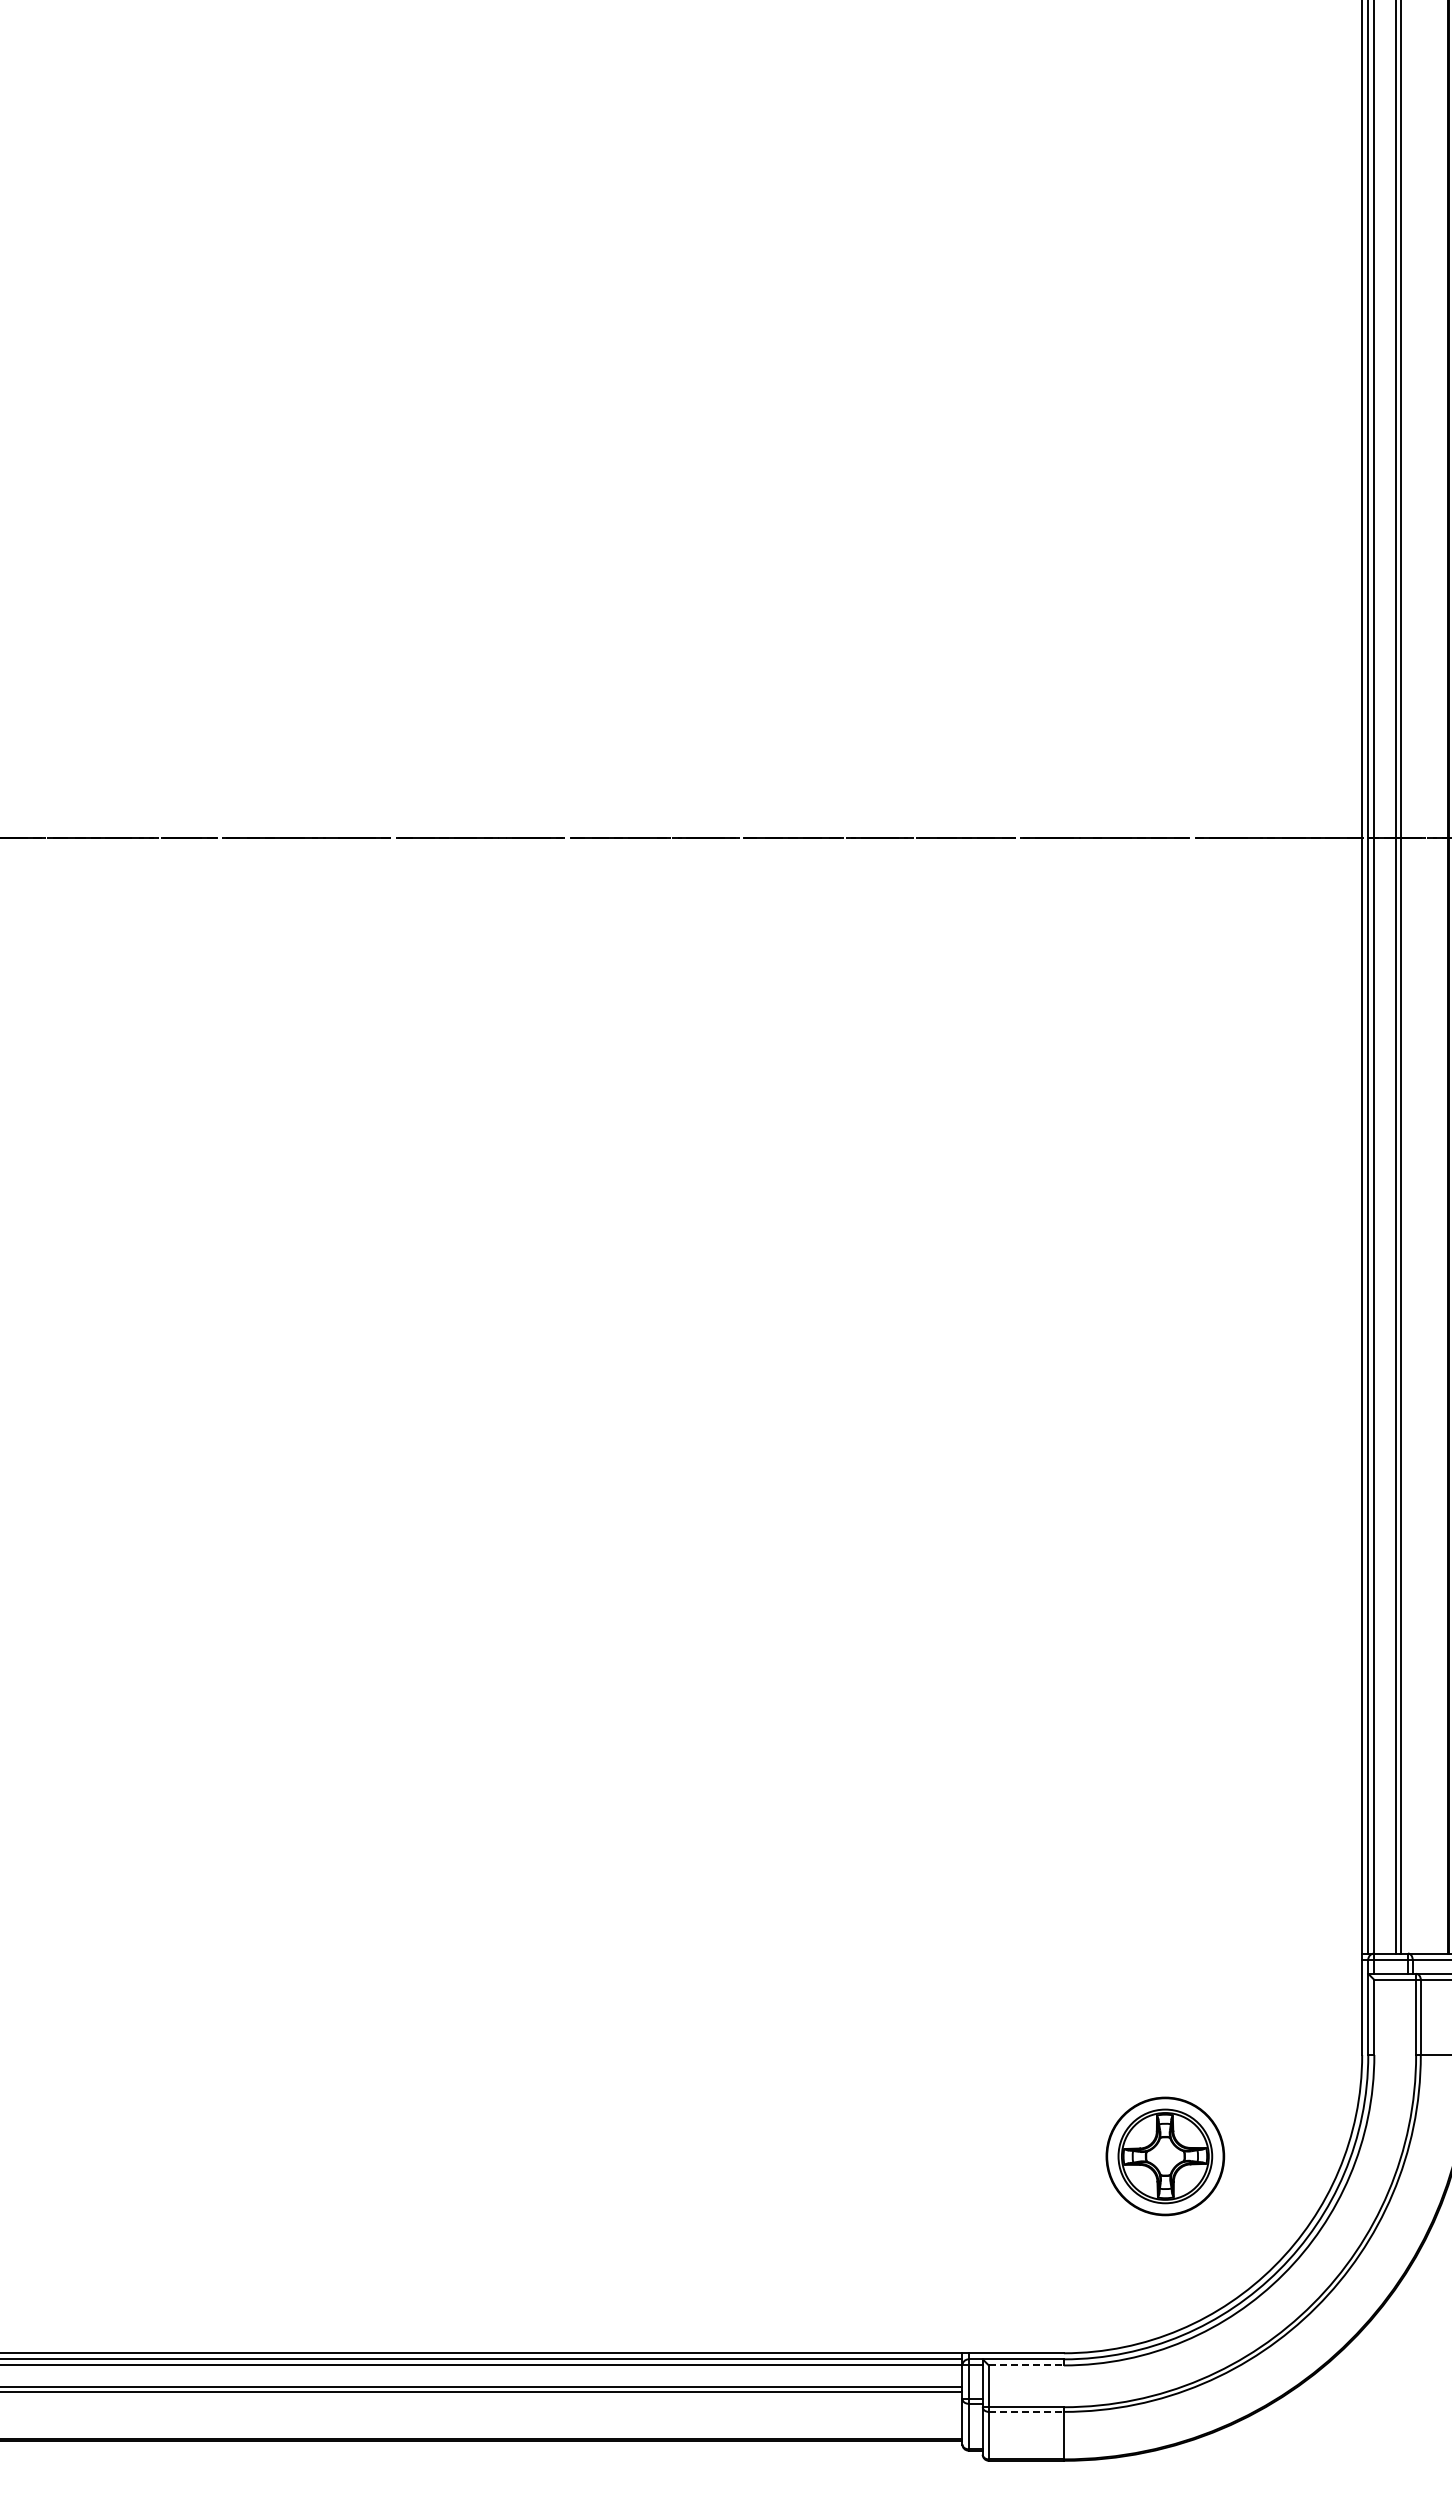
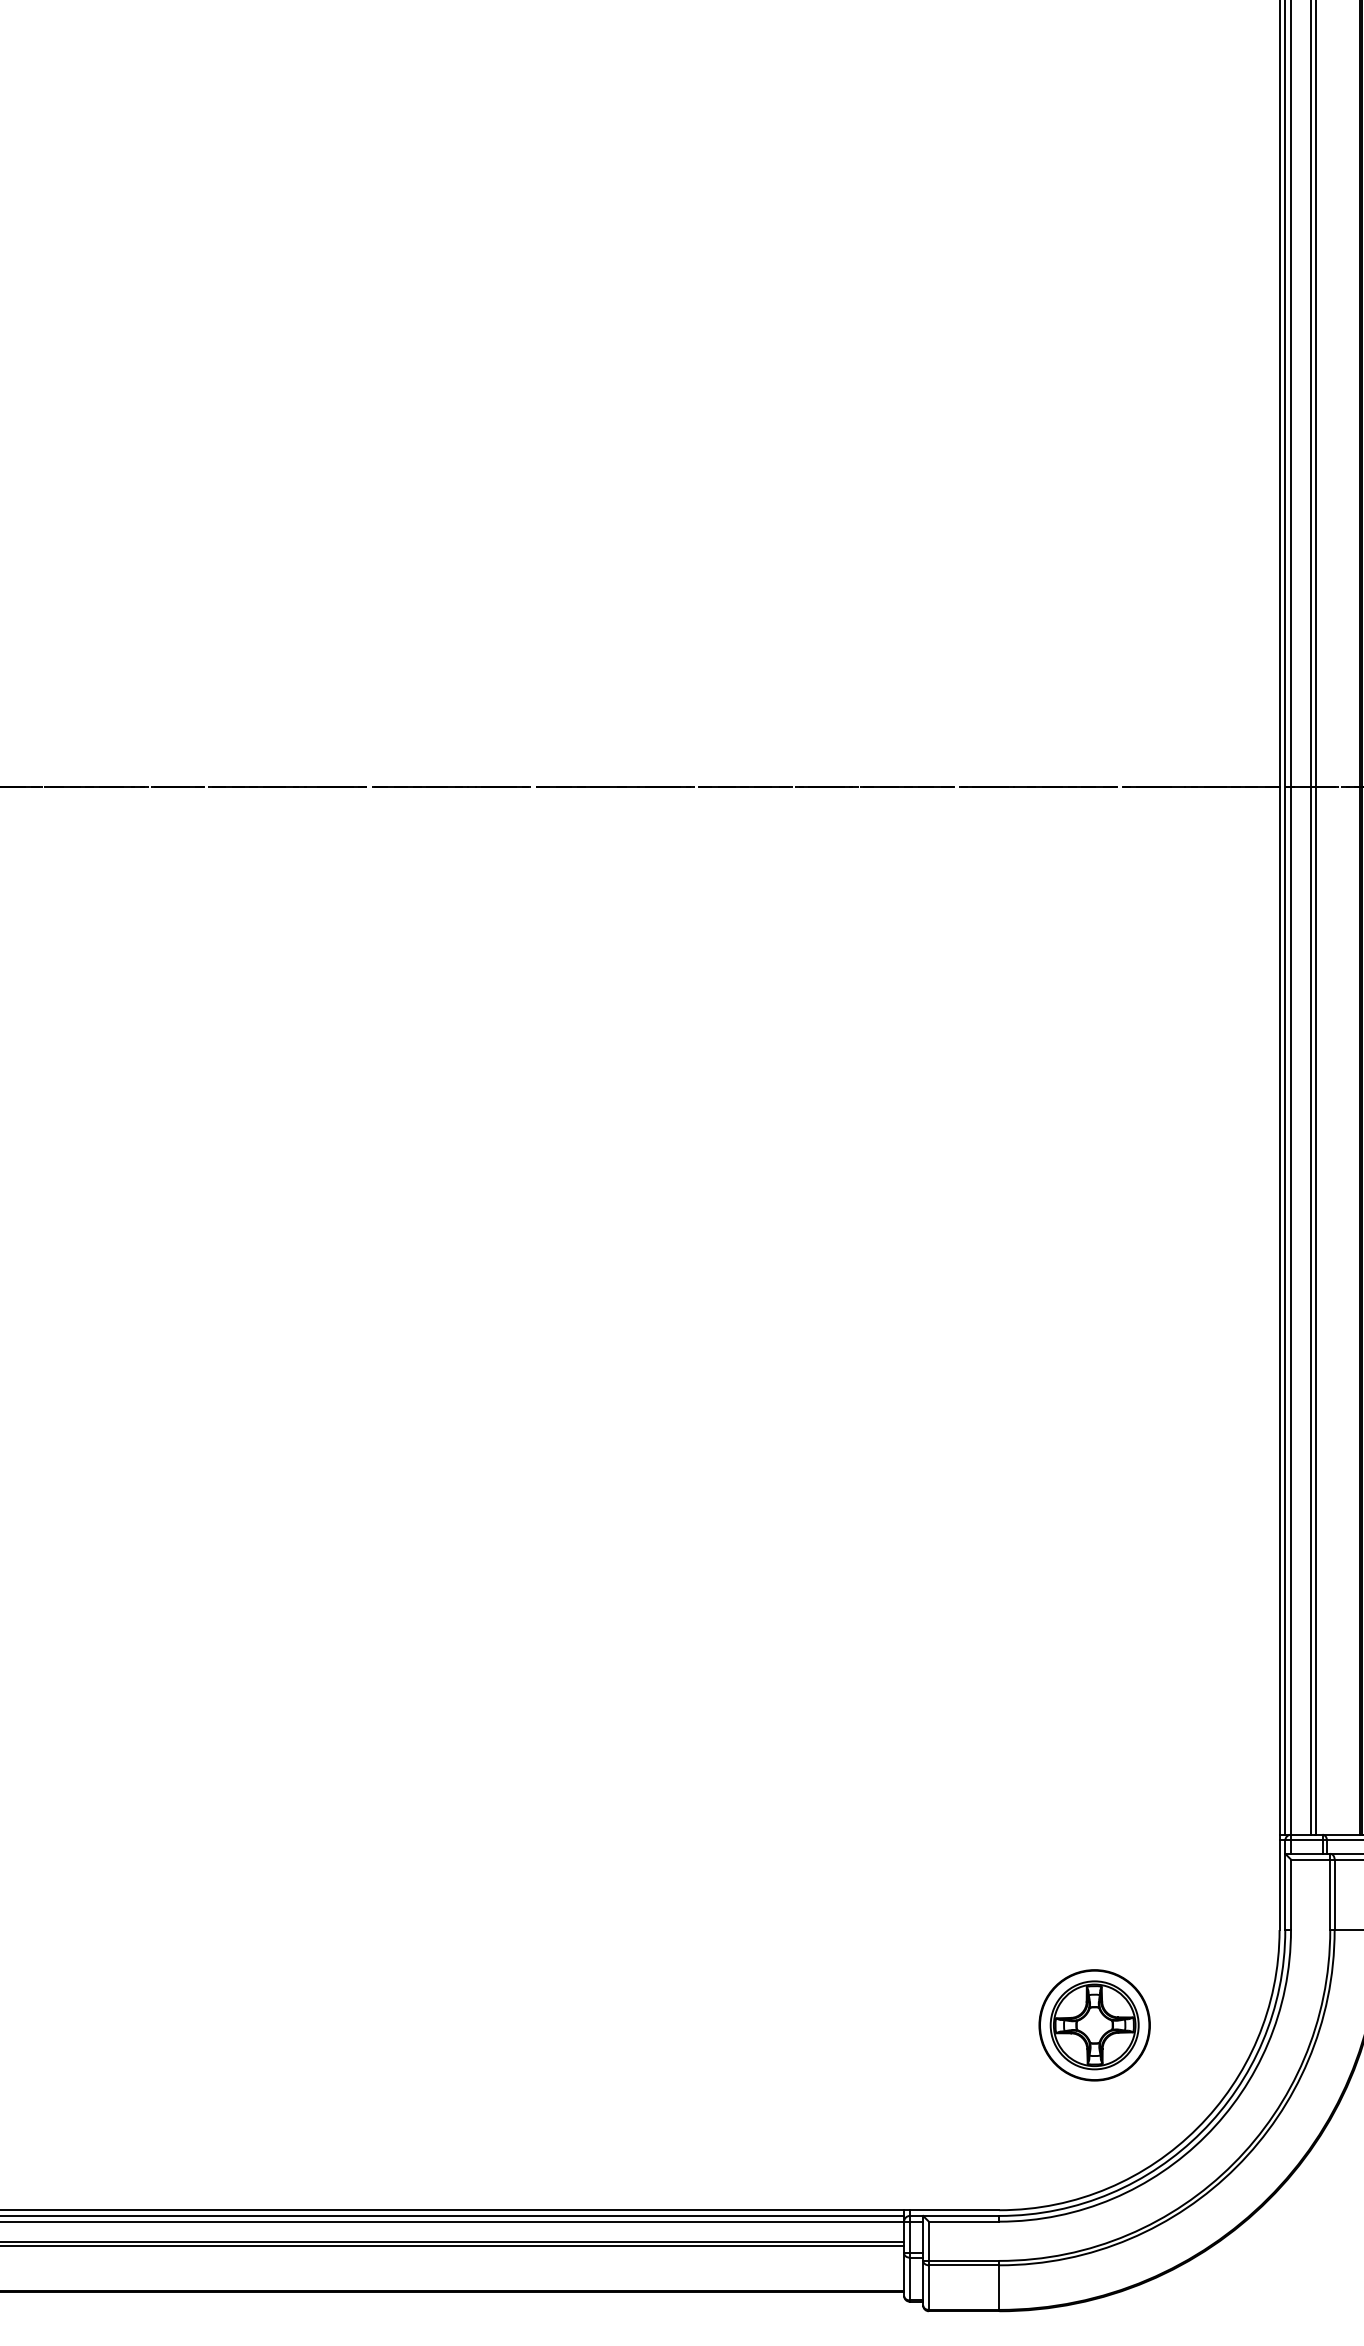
line: (1026, 2365) -> (964, 2221), dashed -> solid
line: (1026, 2411) -> (964, 2264), dashed -> solid

